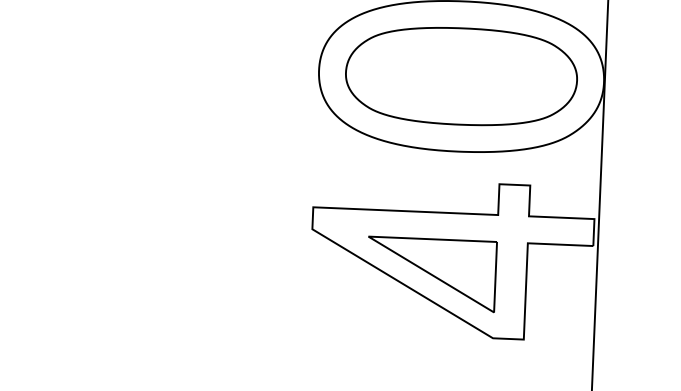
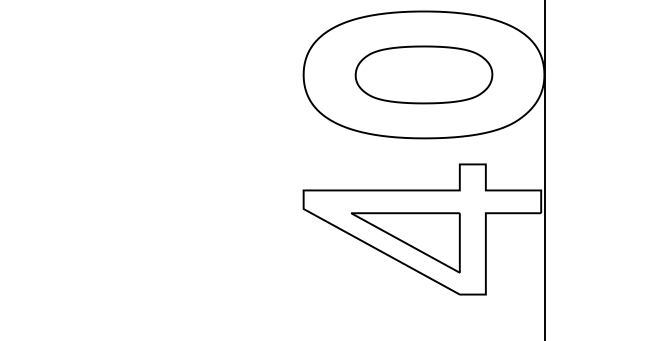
part: (460, 75) -> (423, 74), size x0.7

